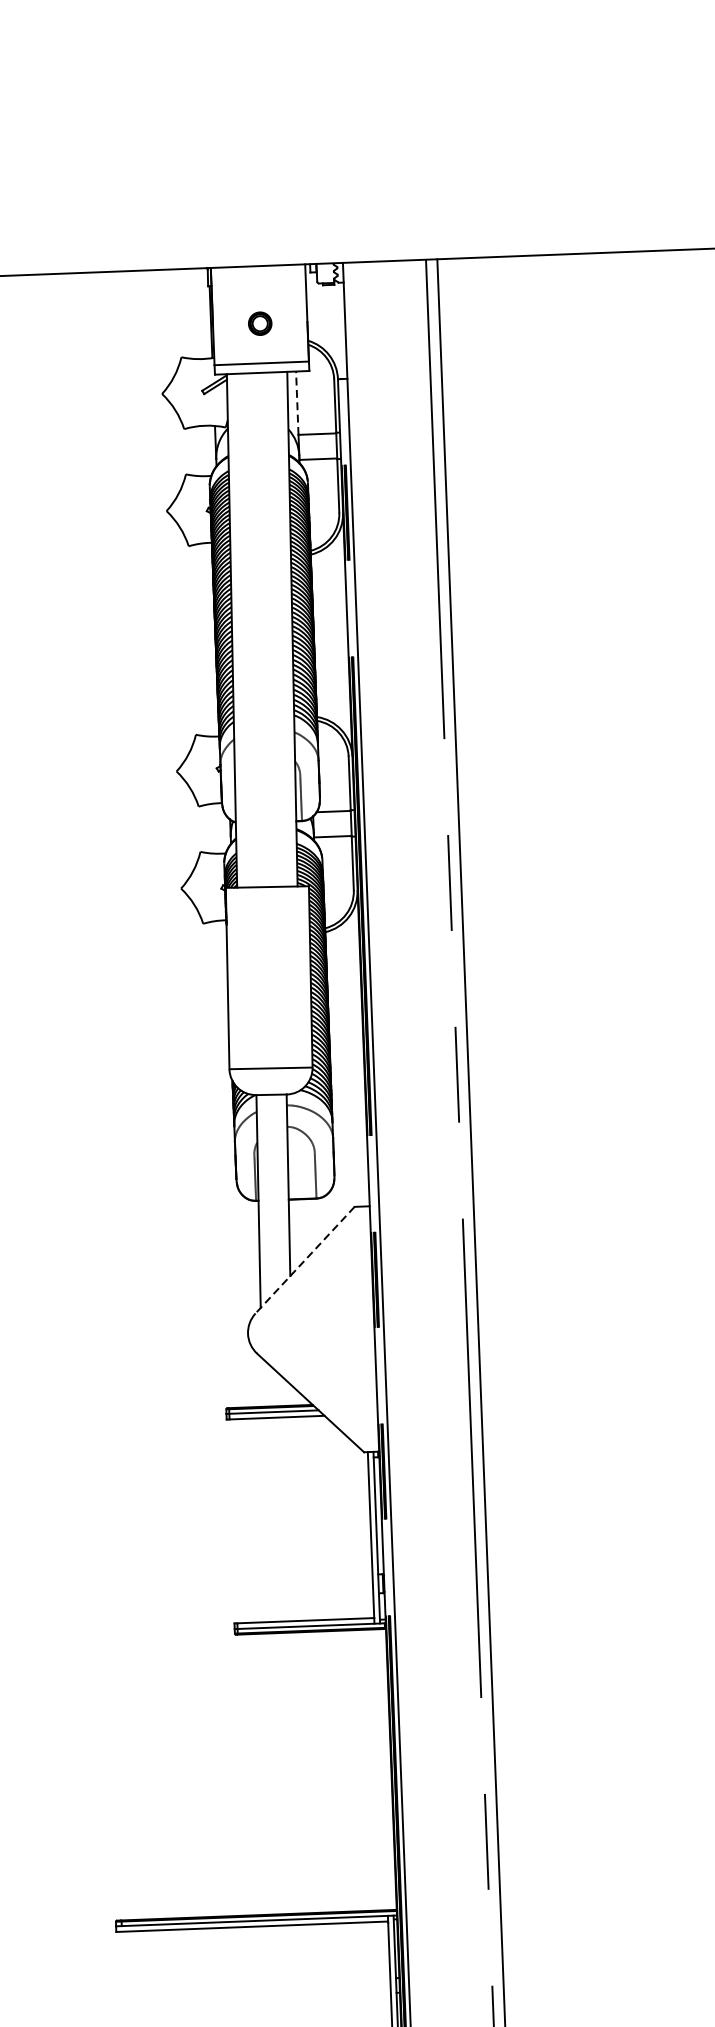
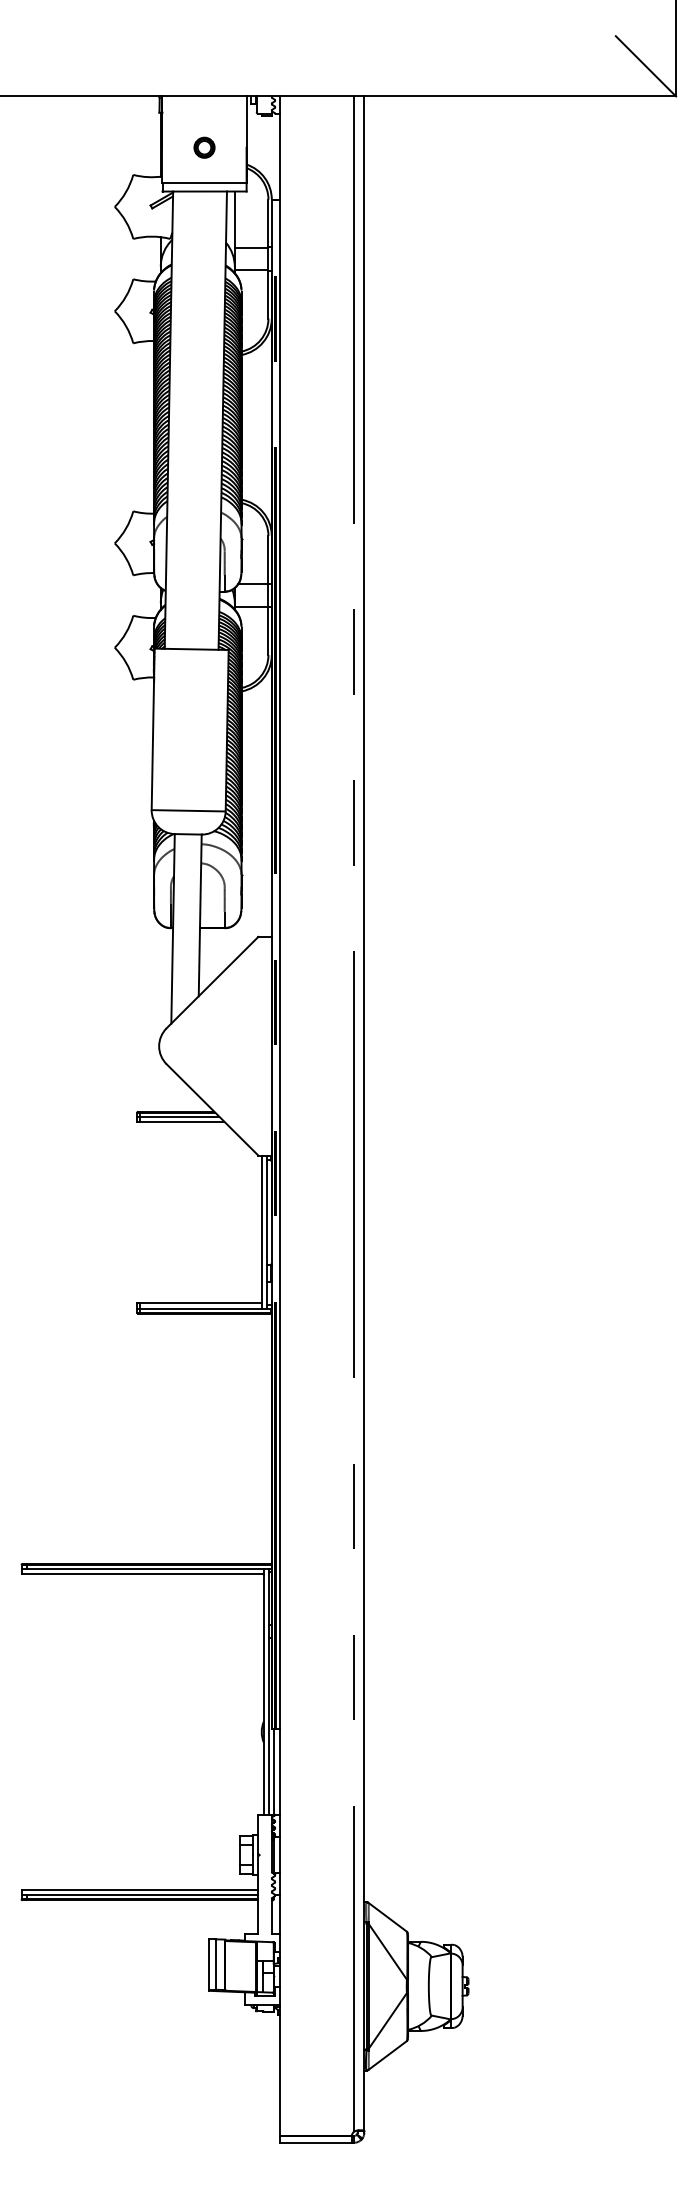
line: (296, 402) -> (234, 219), dashed -> solid
line: (305, 1260) -> (212, 982), dashed -> solid

